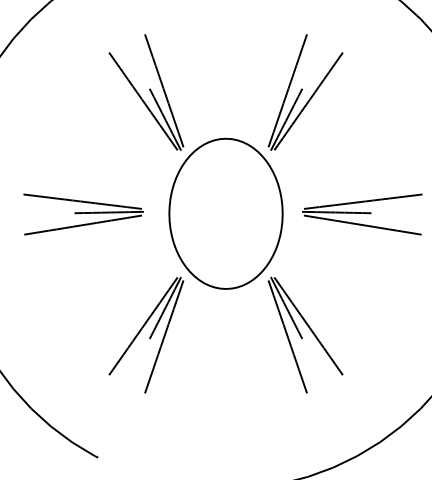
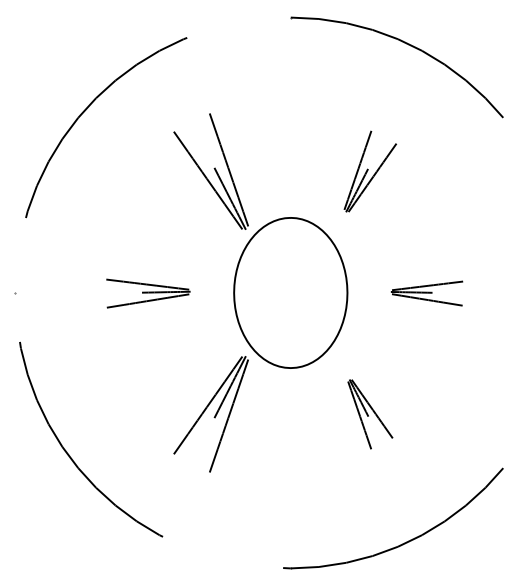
part: (305, 92) -> (370, 171), size x0.7
part: (83, 214) -> (148, 293), size x0.7
part: (361, 214) -> (426, 293), size x0.6
part: (305, 335) -> (370, 414), size x0.6

